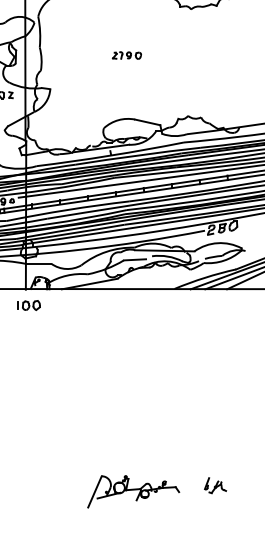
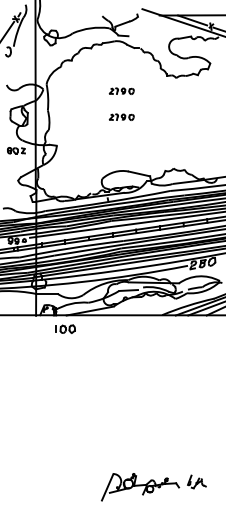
part: (126, 24) -> (121, 90), added
part: (28, 304) -> (65, 328), moved
part: (133, 492) -> (140, 487), moved

